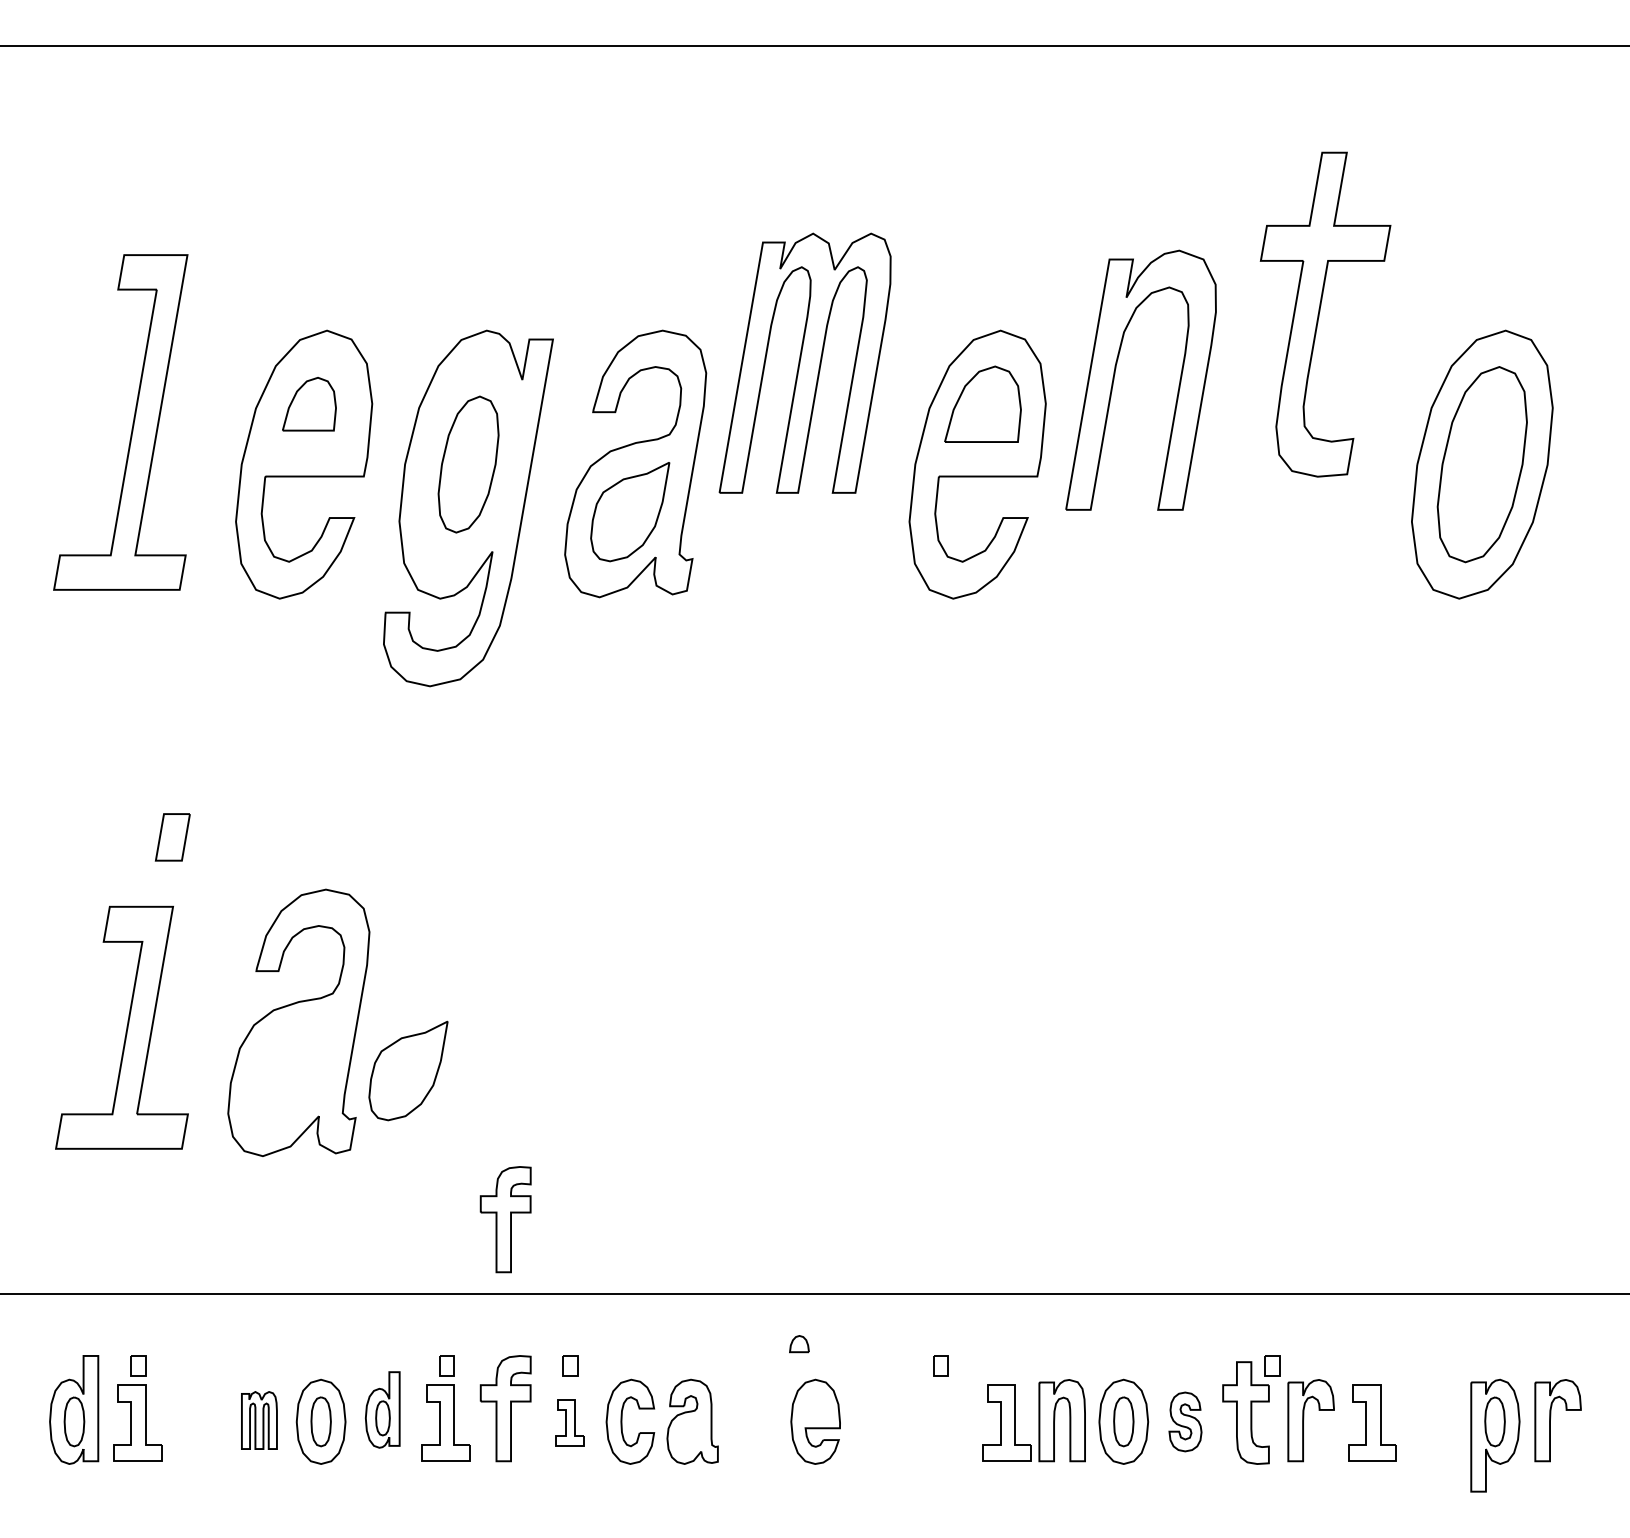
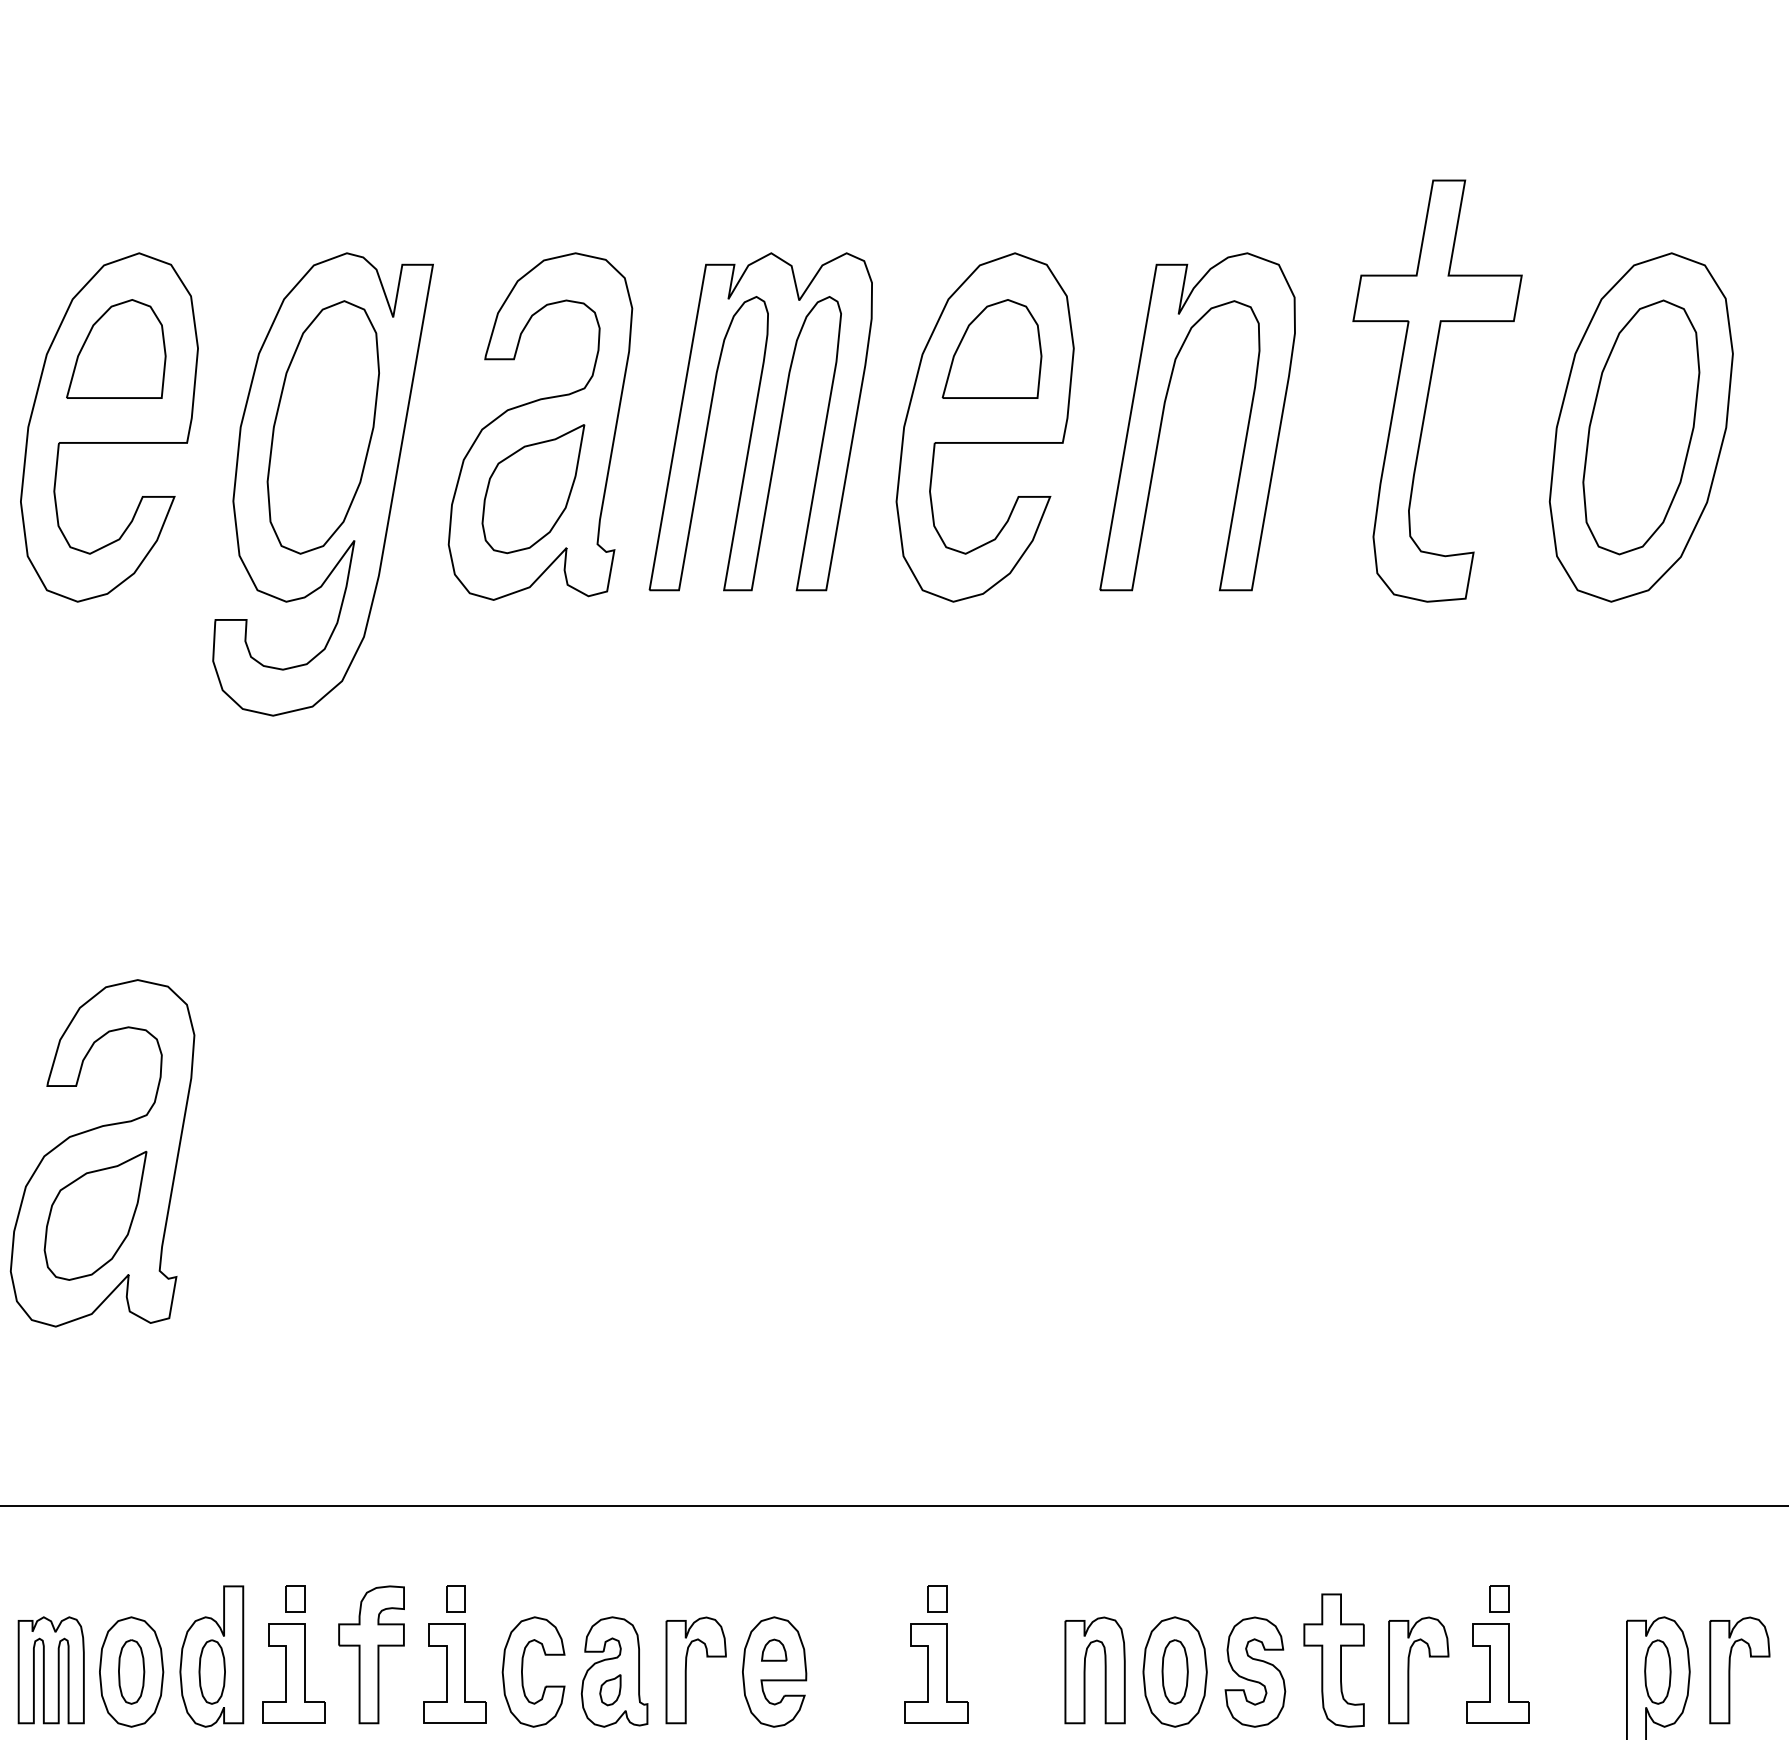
part: (1325, 314) -> (1437, 390), moved
part: (804, 362) -> (760, 420), moved
part: (1115, 374) -> (1164, 414), moved
part: (309, 403) -> (116, 347), size x1.43
part: (468, 464) -> (323, 427), size x1.43
part: (408, 1070) -> (95, 1215), moved
part: (505, 1219) -> (371, 1408), removed
part: (799, 1344) -> (774, 1650), moved
part: (1272, 1365) -> (1499, 1598), moved
part: (382, 1409) -> (211, 1655), size x1.43
part: (259, 1420) -> (51, 1670), size x1.43
part: (748, 1420) -> (687, 1670), added
part: (1185, 1421) -> (1255, 1671), size x1.43
part: (569, 1422) -> (454, 1672), size x1.67
part: (1006, 1422) -> (935, 1672), moved
part: (689, 1435) -> (610, 1689), added

